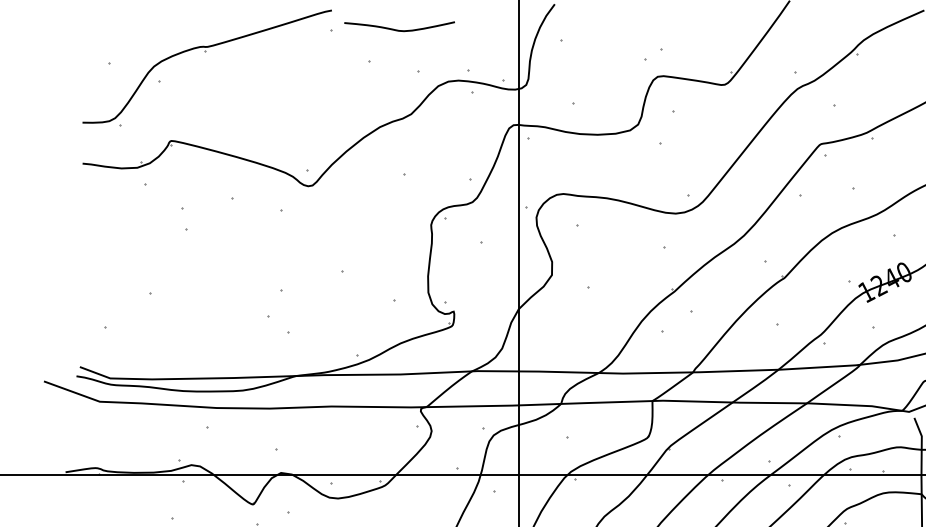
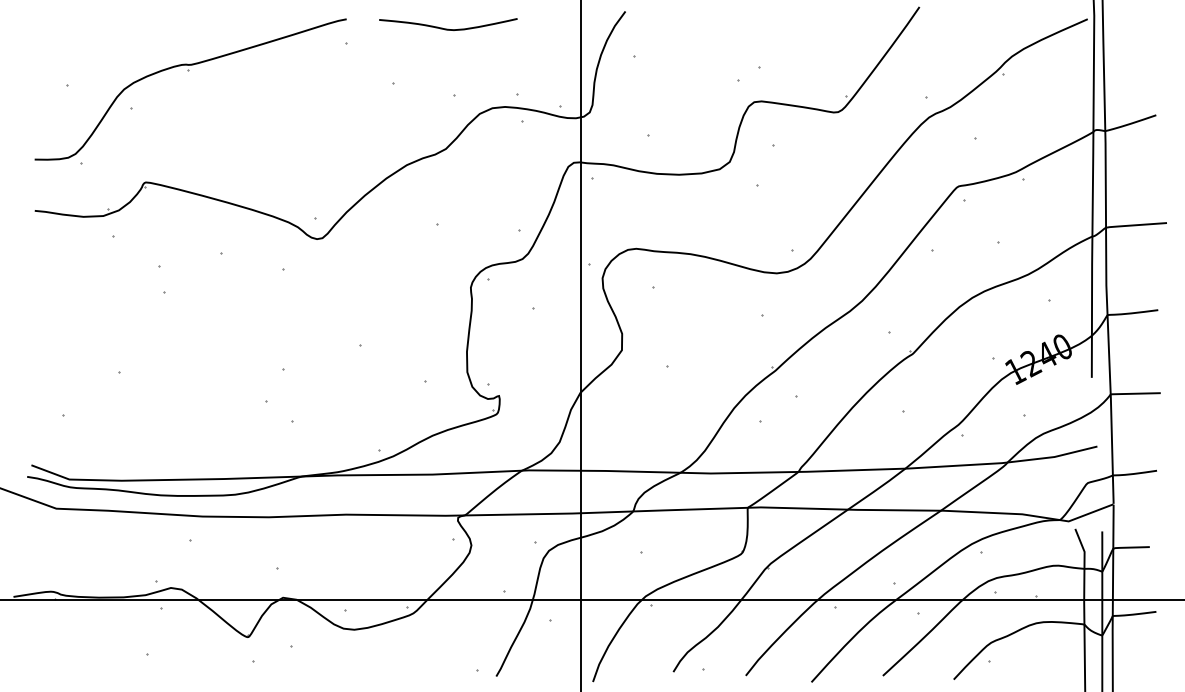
curve: (399, 29) -> (448, 28), moved

